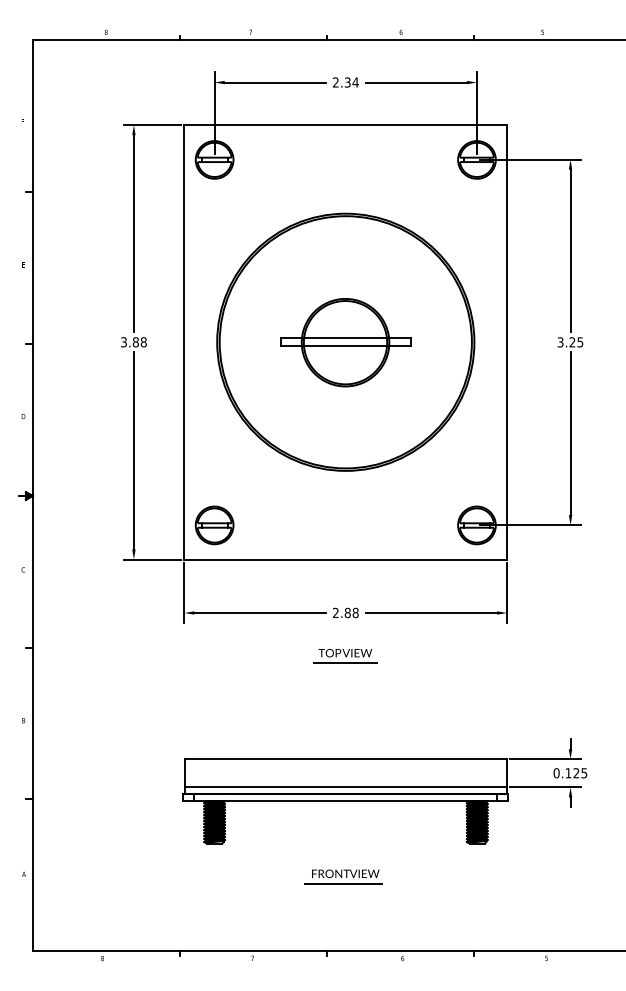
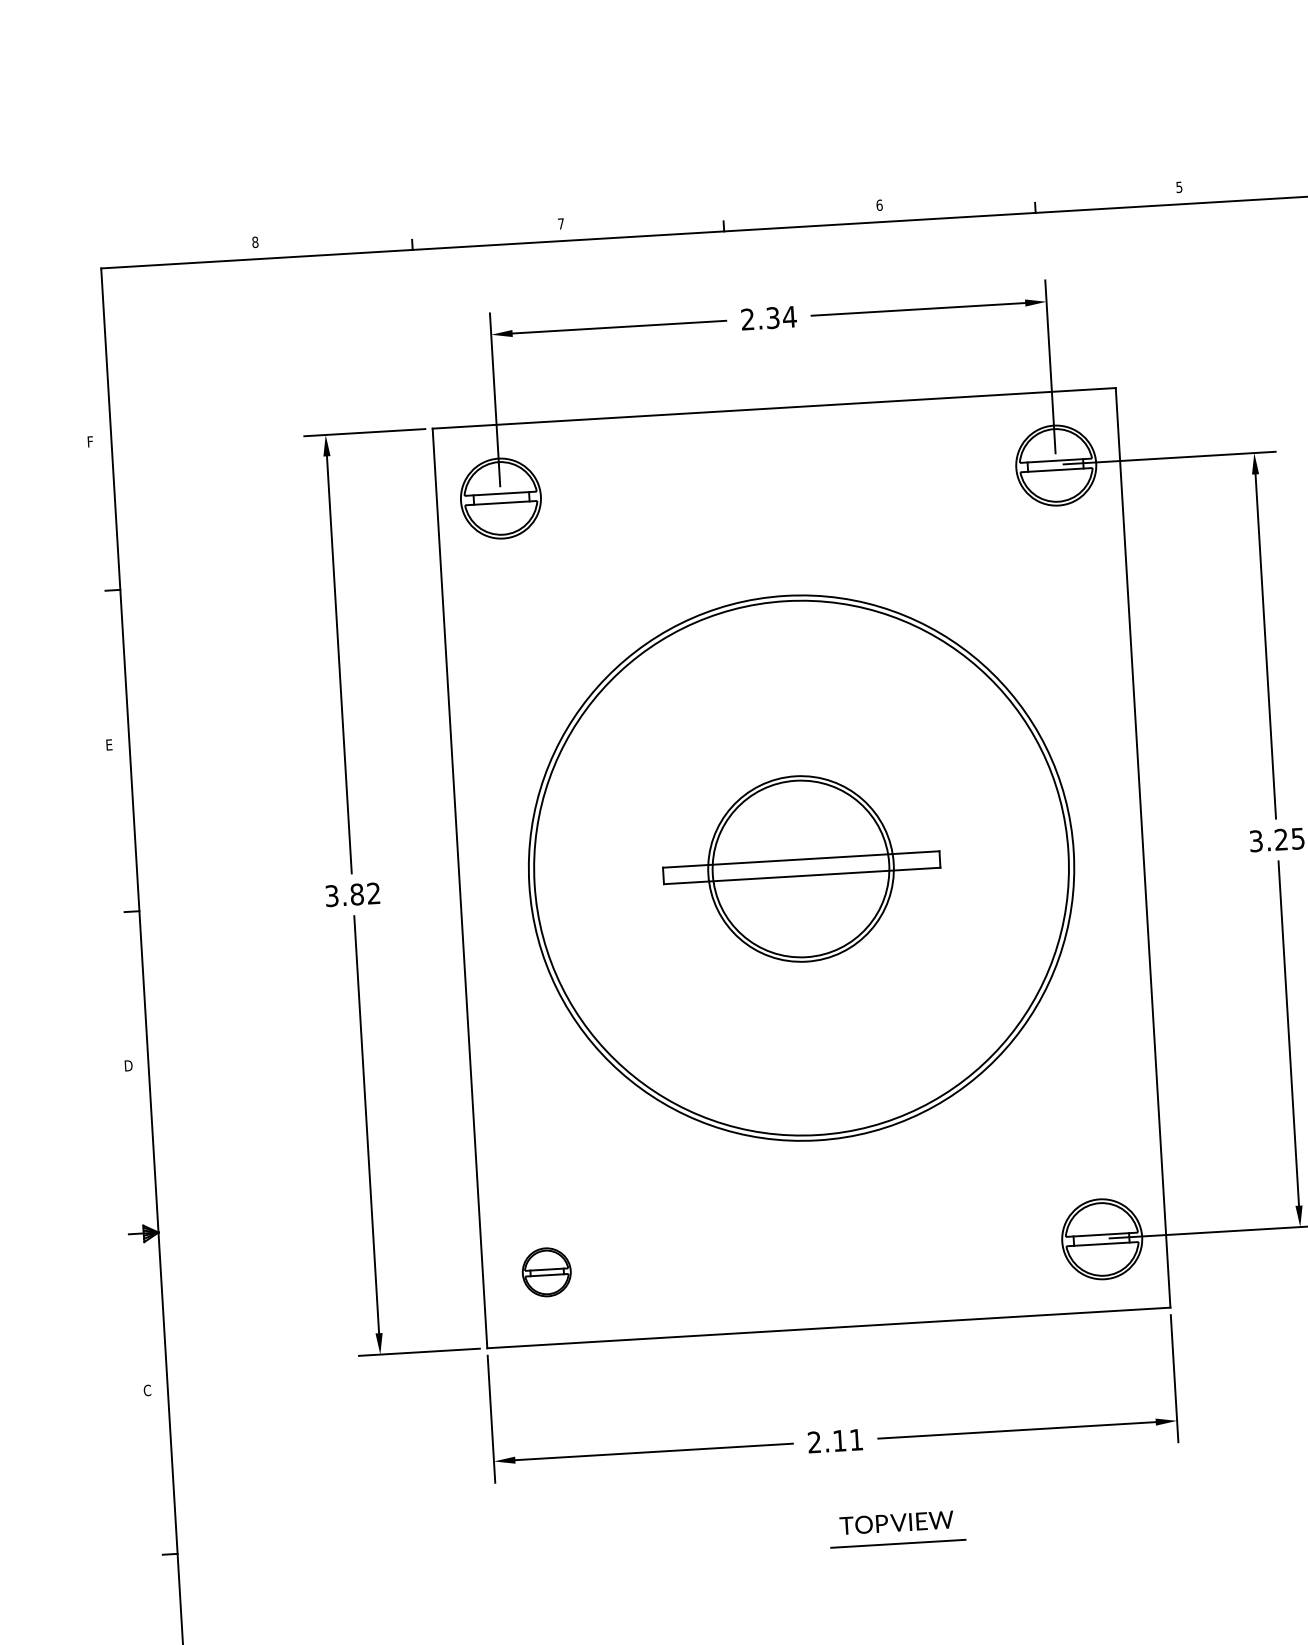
text: (143, 342) -> (373, 893), 3.88 -> 3.82
part: (214, 525) -> (546, 1272), size x0.6
text: (351, 612) -> (847, 1439), 2.88 -> 2.11
part: (345, 656) -> (897, 1529), moved

